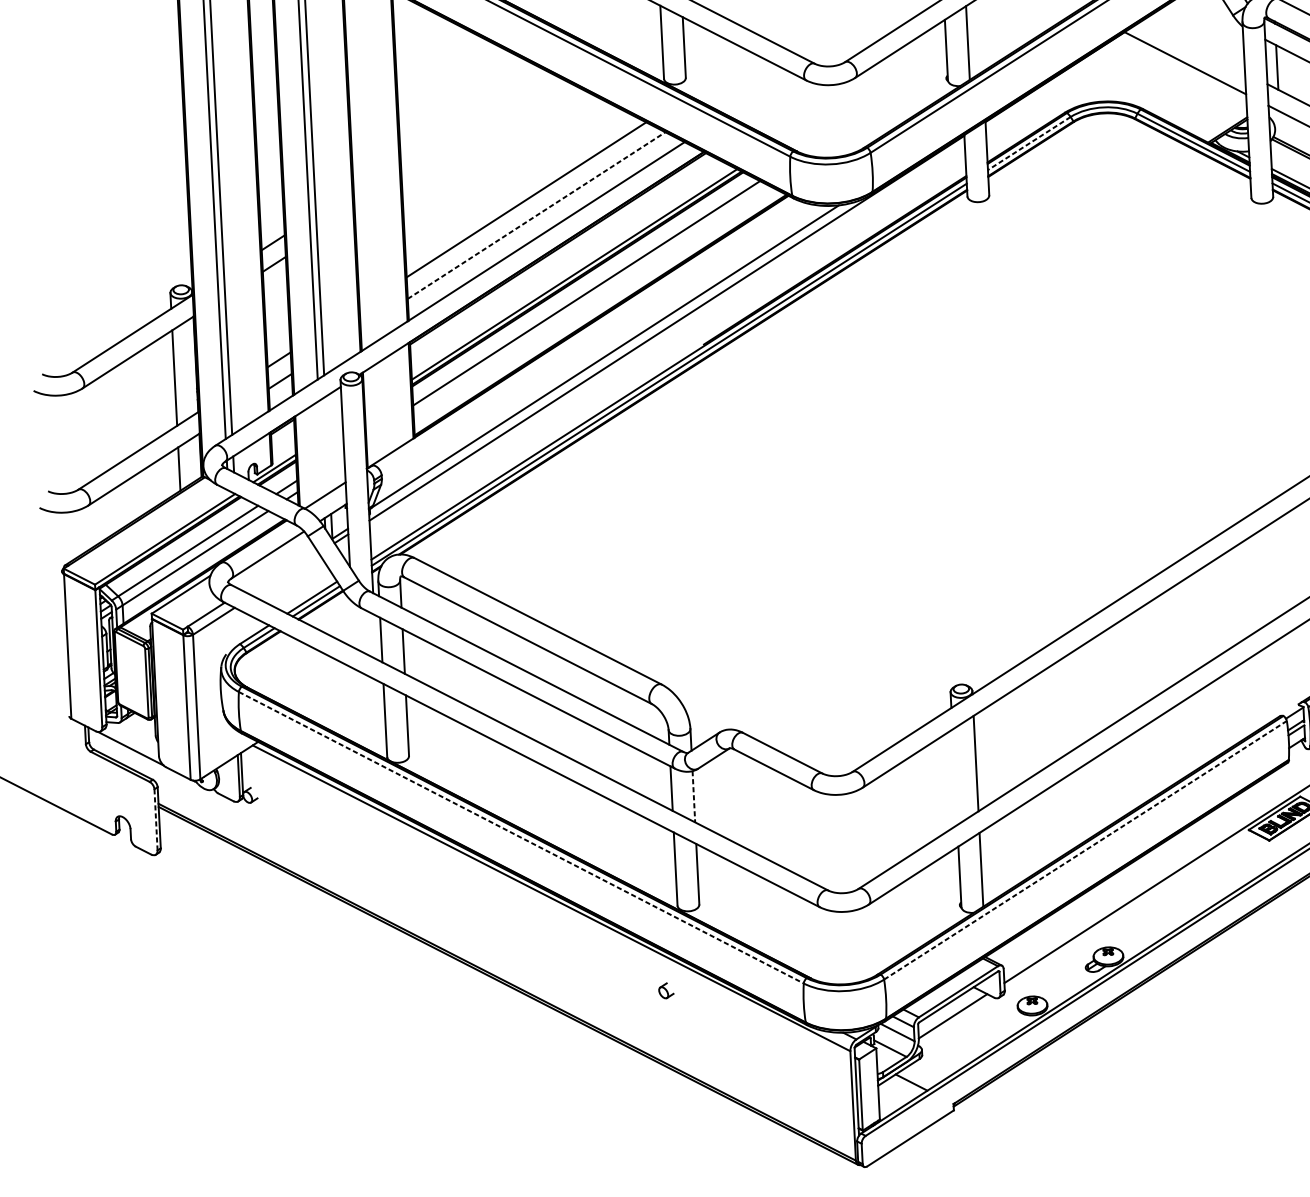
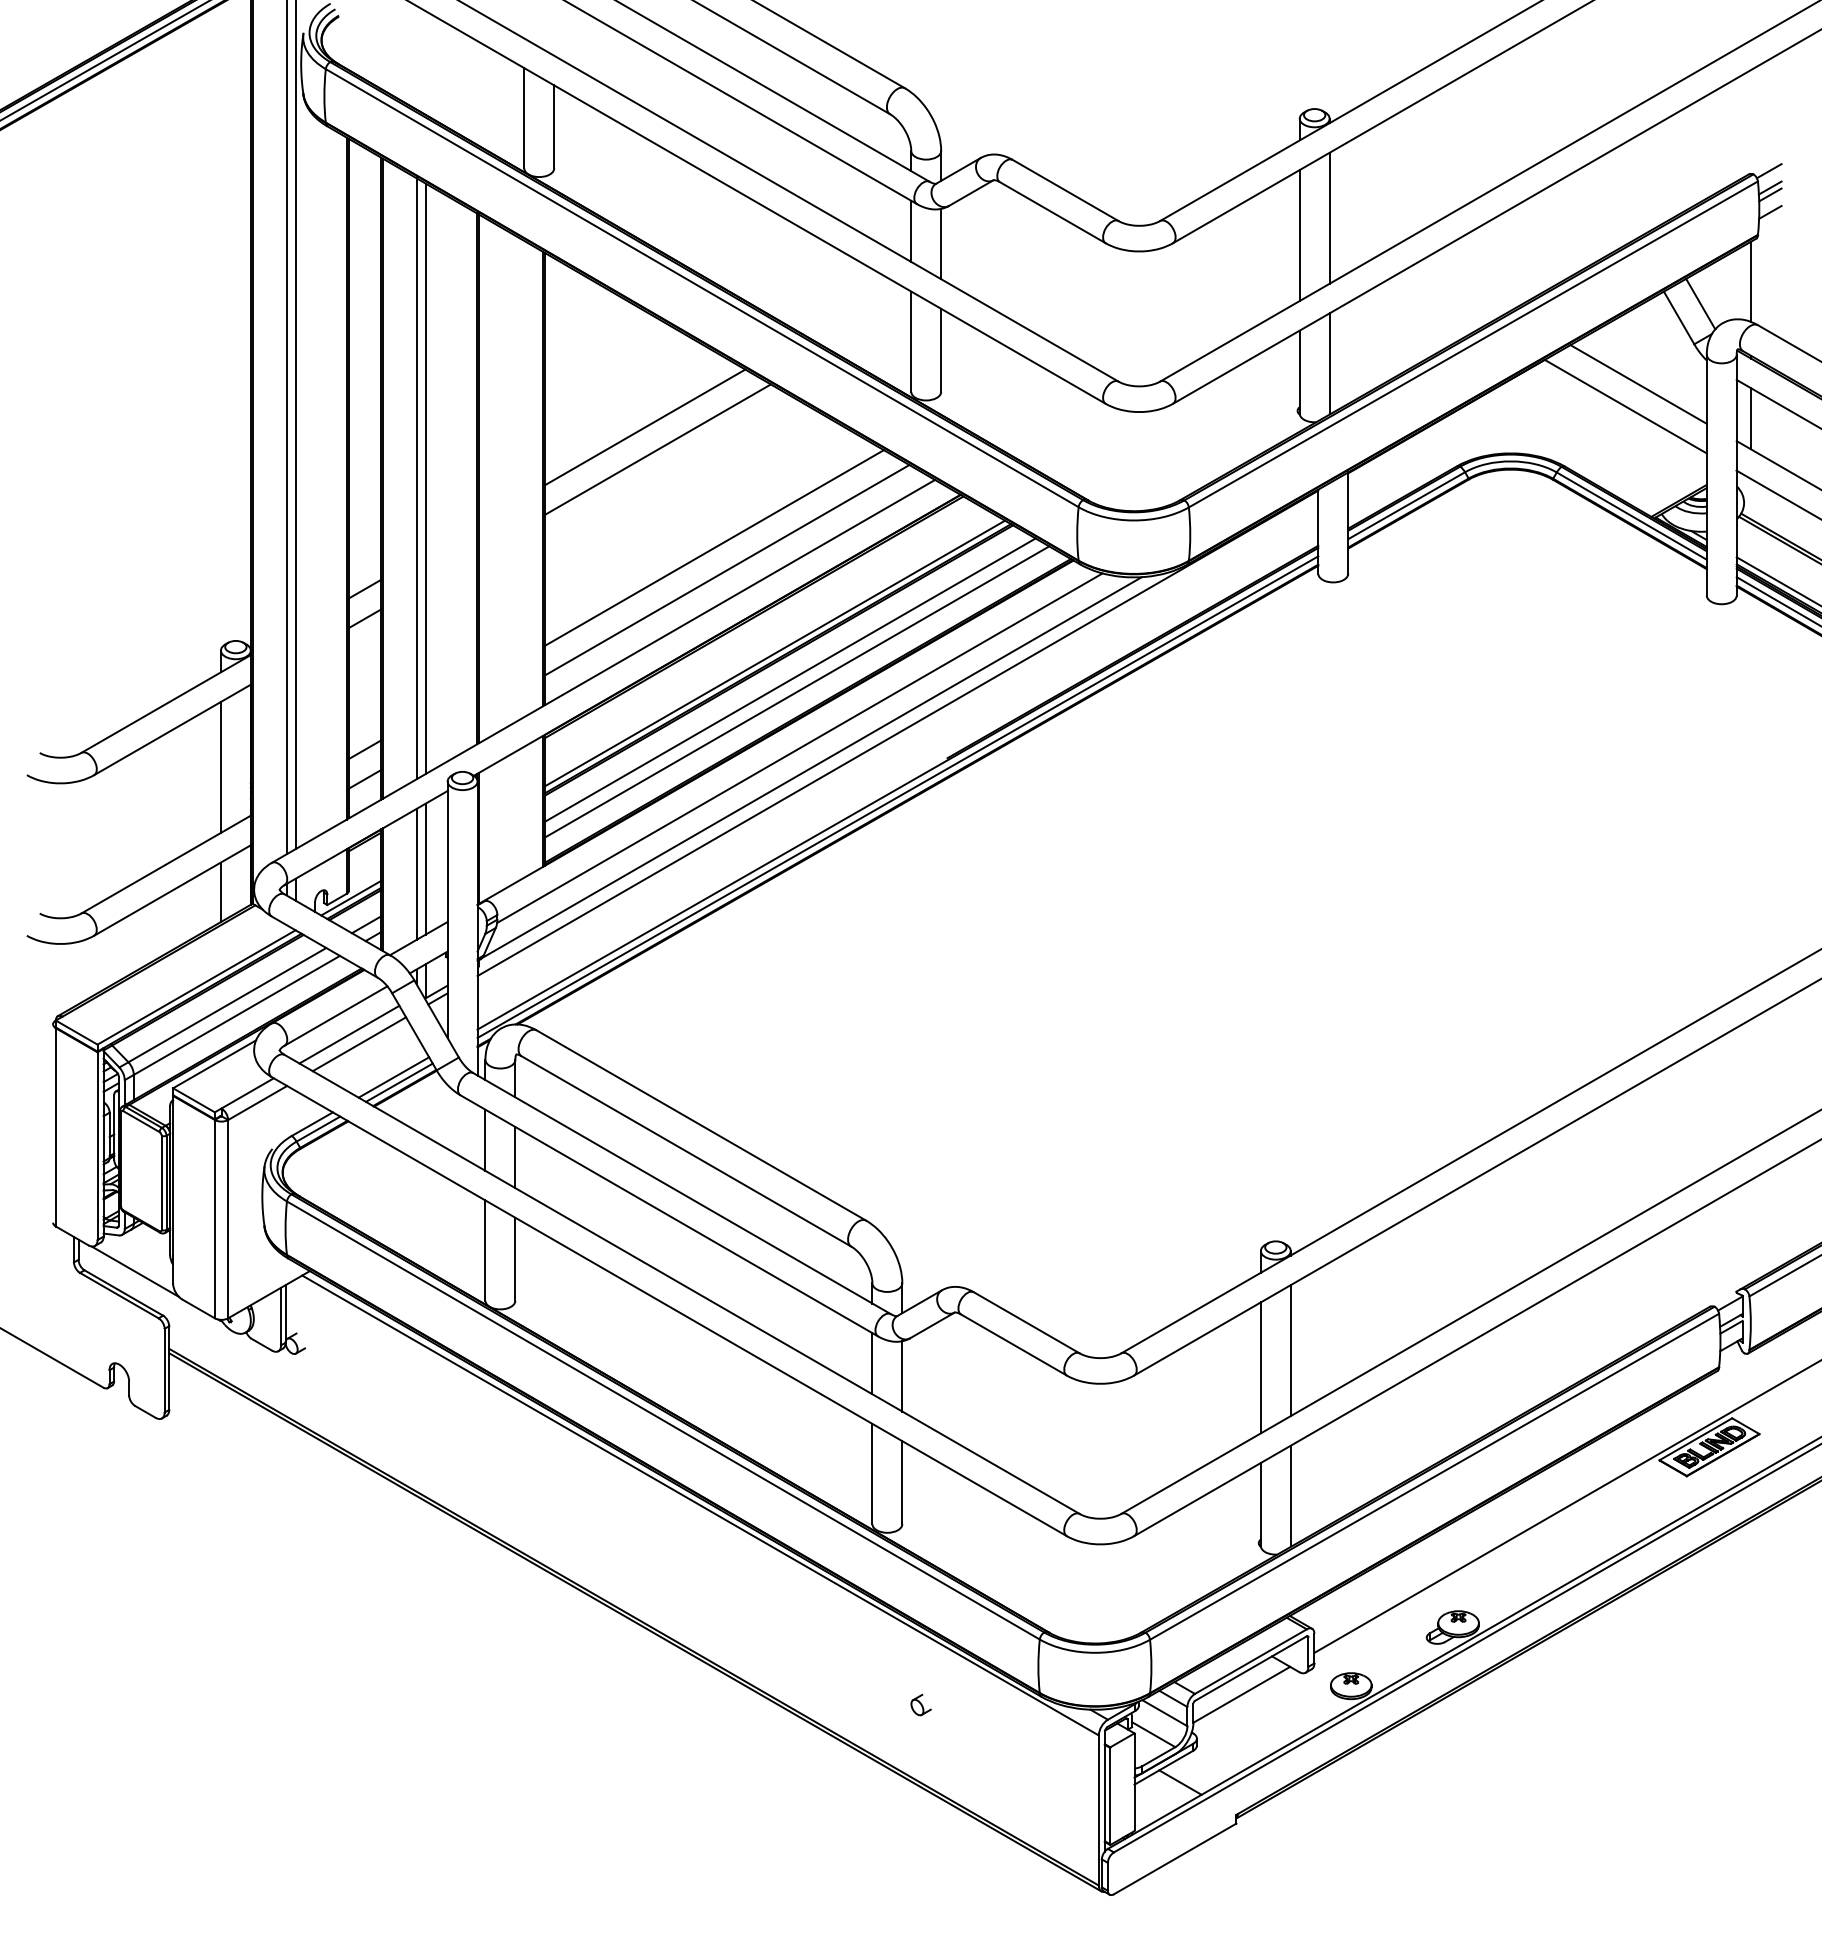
line: (1193, 46) -> (1638, 384), added
line: (471, 114) -> (645, 427), added
line: (481, 130) -> (657, 449), added
line: (1029, 143) -> (1406, 505), dashed -> solid
line: (536, 215) -> (727, 569), dashed -> solid
line: (592, 301) -> (797, 691), added
line: (595, 342) -> (799, 748), added
line: (327, 444) -> (425, 868), added
line: (321, 448) -> (416, 873), added
line: (278, 567) -> (349, 1034), added
line: (285, 574) -> (359, 1044), added
line: (954, 777) -> (1260, 1367), added
line: (694, 796) -> (902, 1376), dashed -> solid
line: (155, 819) -> (164, 1370), dashed -> solid
line: (521, 837) -> (663, 1420), dashed -> solid
line: (1085, 850) -> (1434, 1476), dashed -> solid
part: (665, 990) -> (920, 1704), moved

